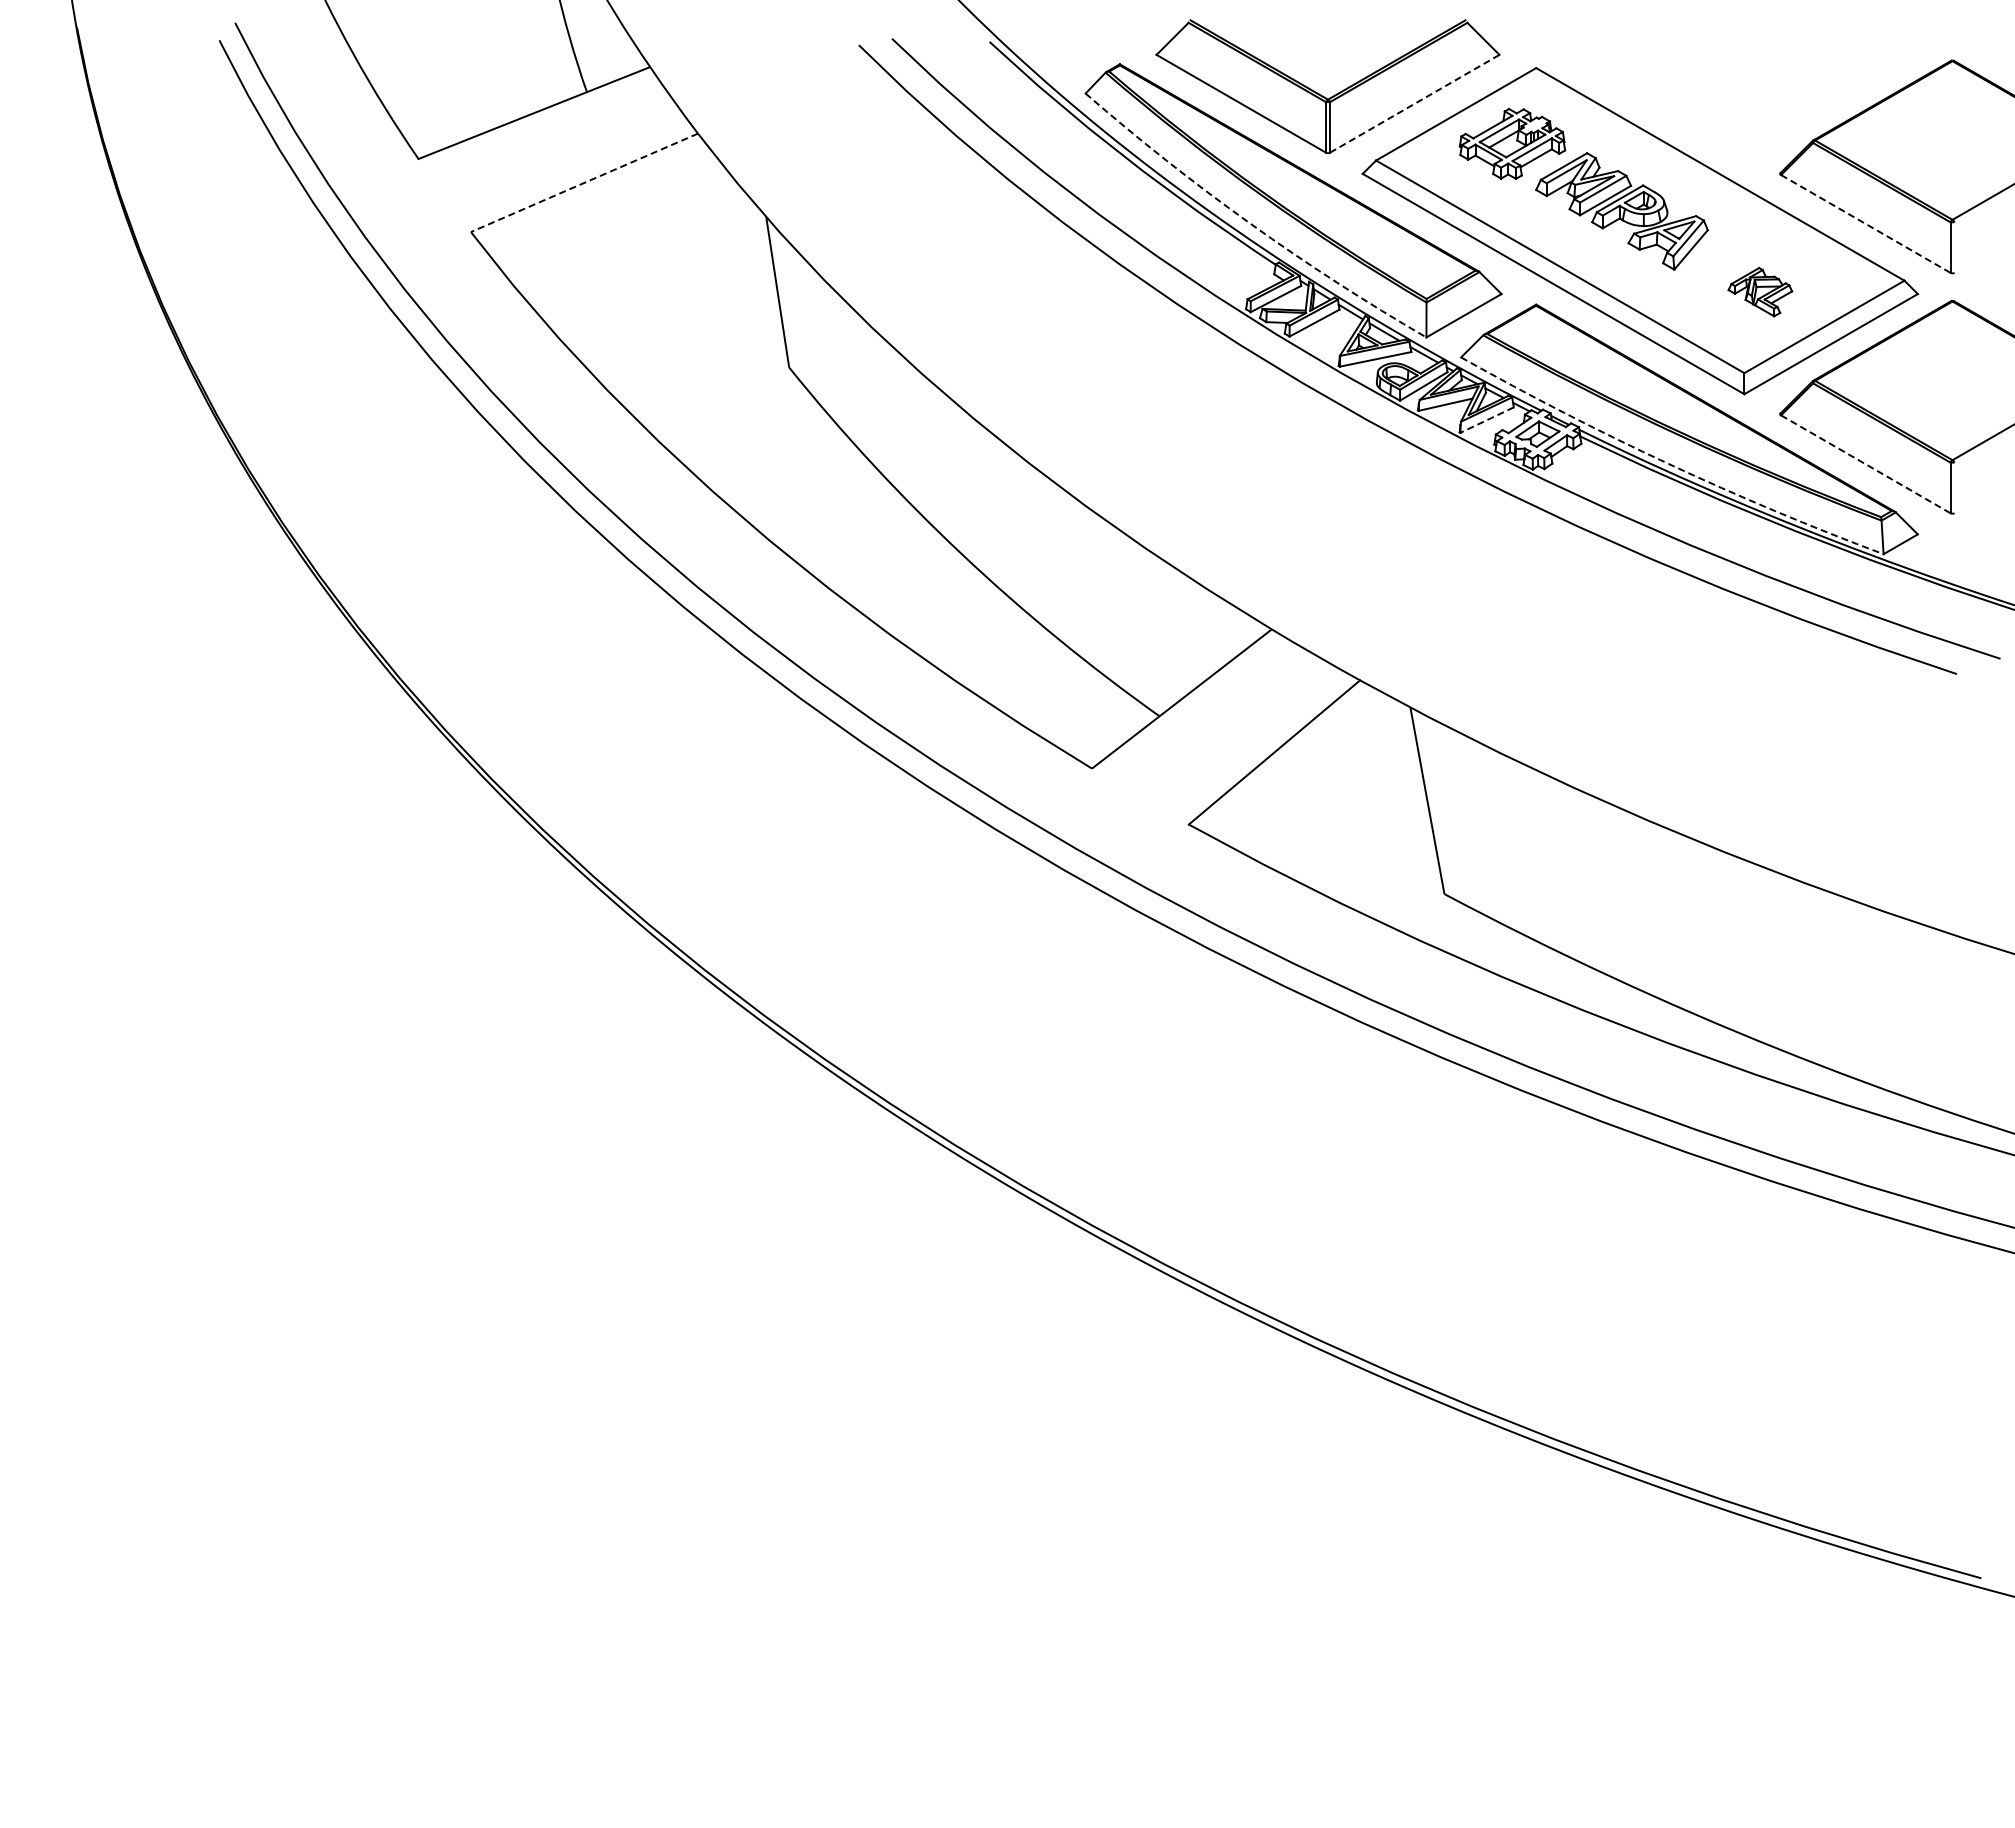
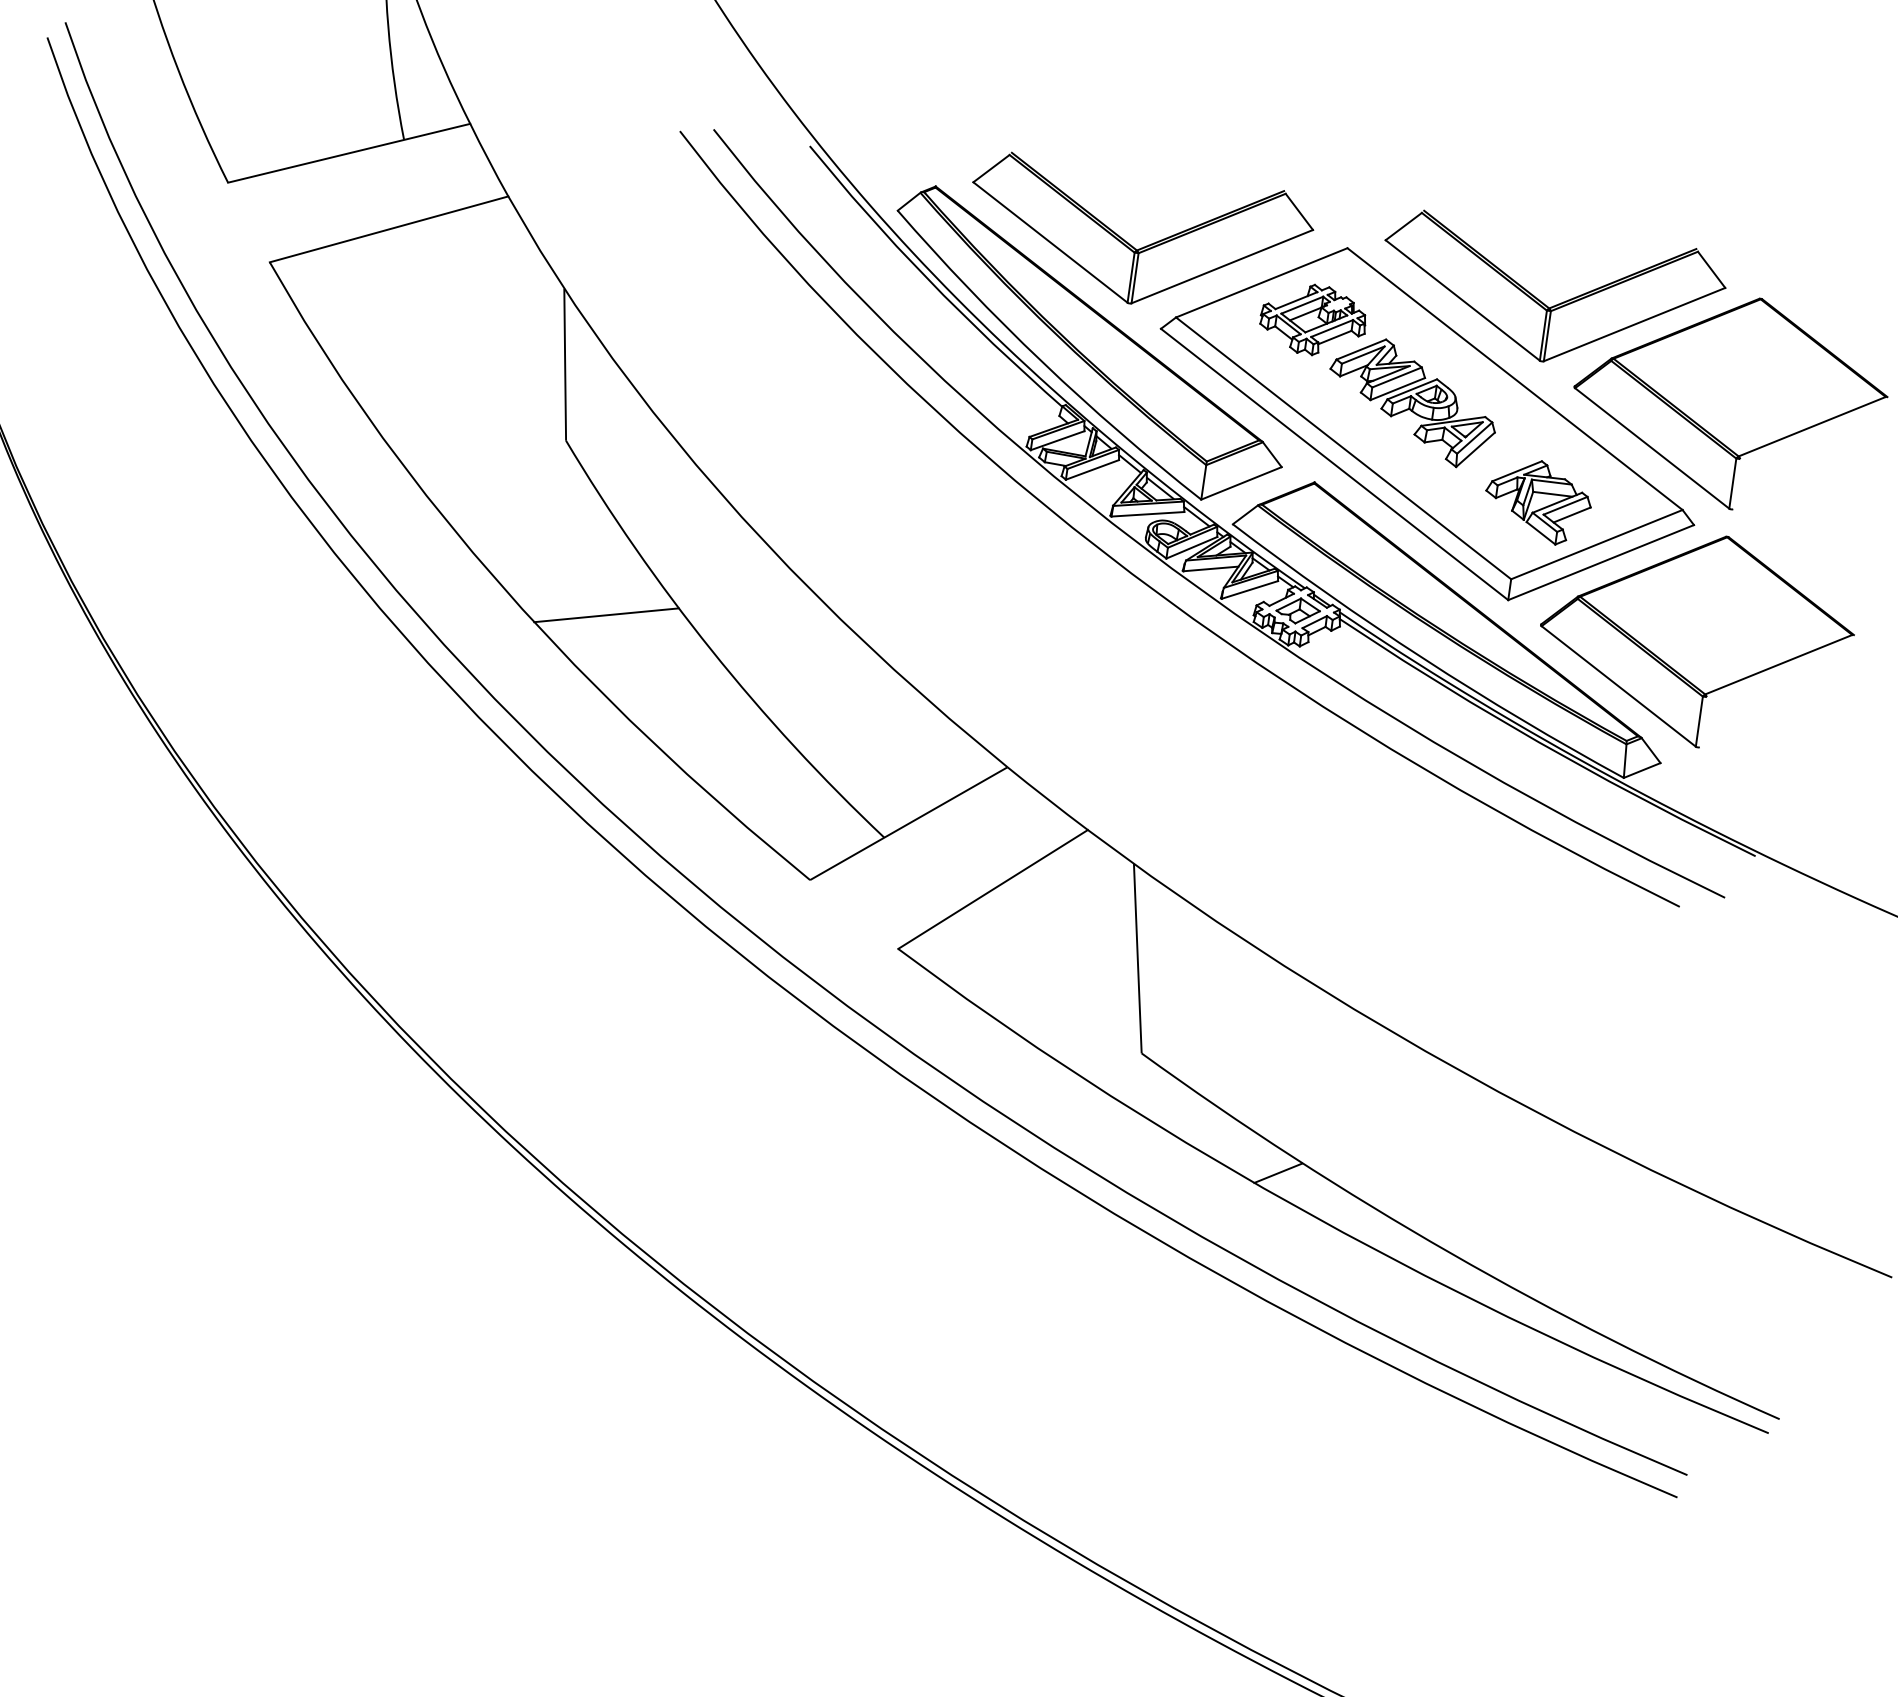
part: (1739, 95) -> (1545, 303), added
line: (1414, 103) -> (1222, 266), dashed -> solid
line: (584, 182) -> (389, 229), dashed -> solid
arc: (1250, 223) -> (1042, 362), dashed -> solid
line: (1865, 223) -> (1651, 447), dashed -> solid
part: (1760, 291) -> (1538, 500), size x1.67
line: (1487, 420) -> (1250, 590), dashed -> solid
arc: (1668, 463) -> (1423, 658), dashed -> solid
line: (1865, 464) -> (1618, 686), dashed -> solid
line: (852, 534) -> (605, 614), added
line: (1596, 993) -> (1278, 1172), added

